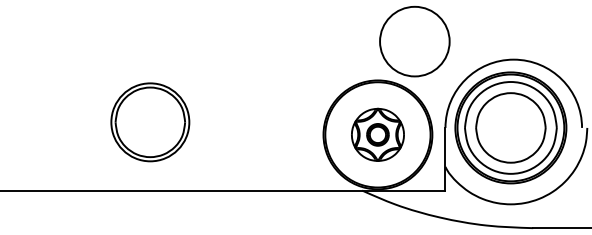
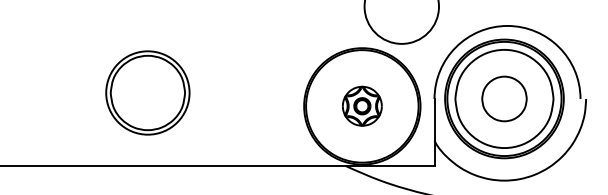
part: (150, 122) -> (148, 93), moved
part: (510, 127) -> (504, 98), size x0.6
part: (377, 134) -> (361, 105), size x0.7

